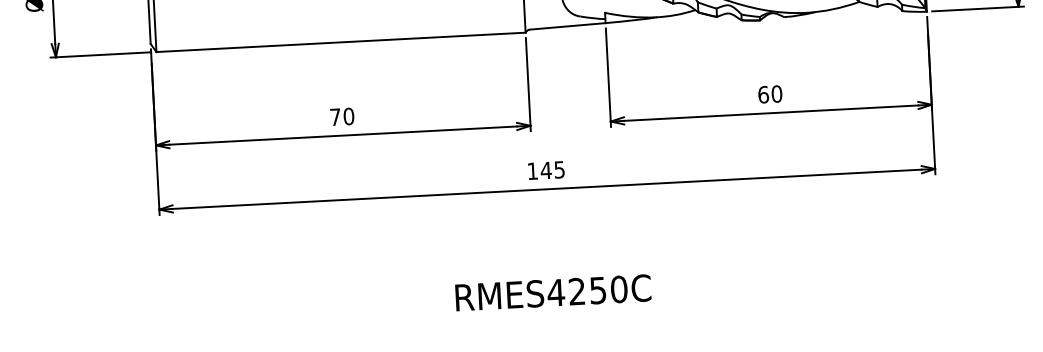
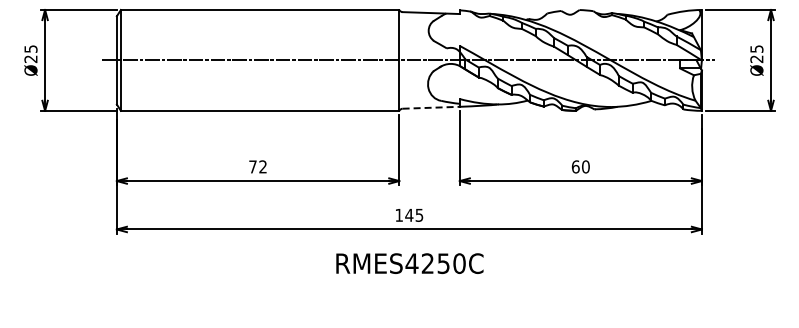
line: (568, 25) -> (431, 107), solid -> dashed
text: (349, 115) -> (263, 166), 70 -> 72
text: (552, 292) -> (409, 263), moved

